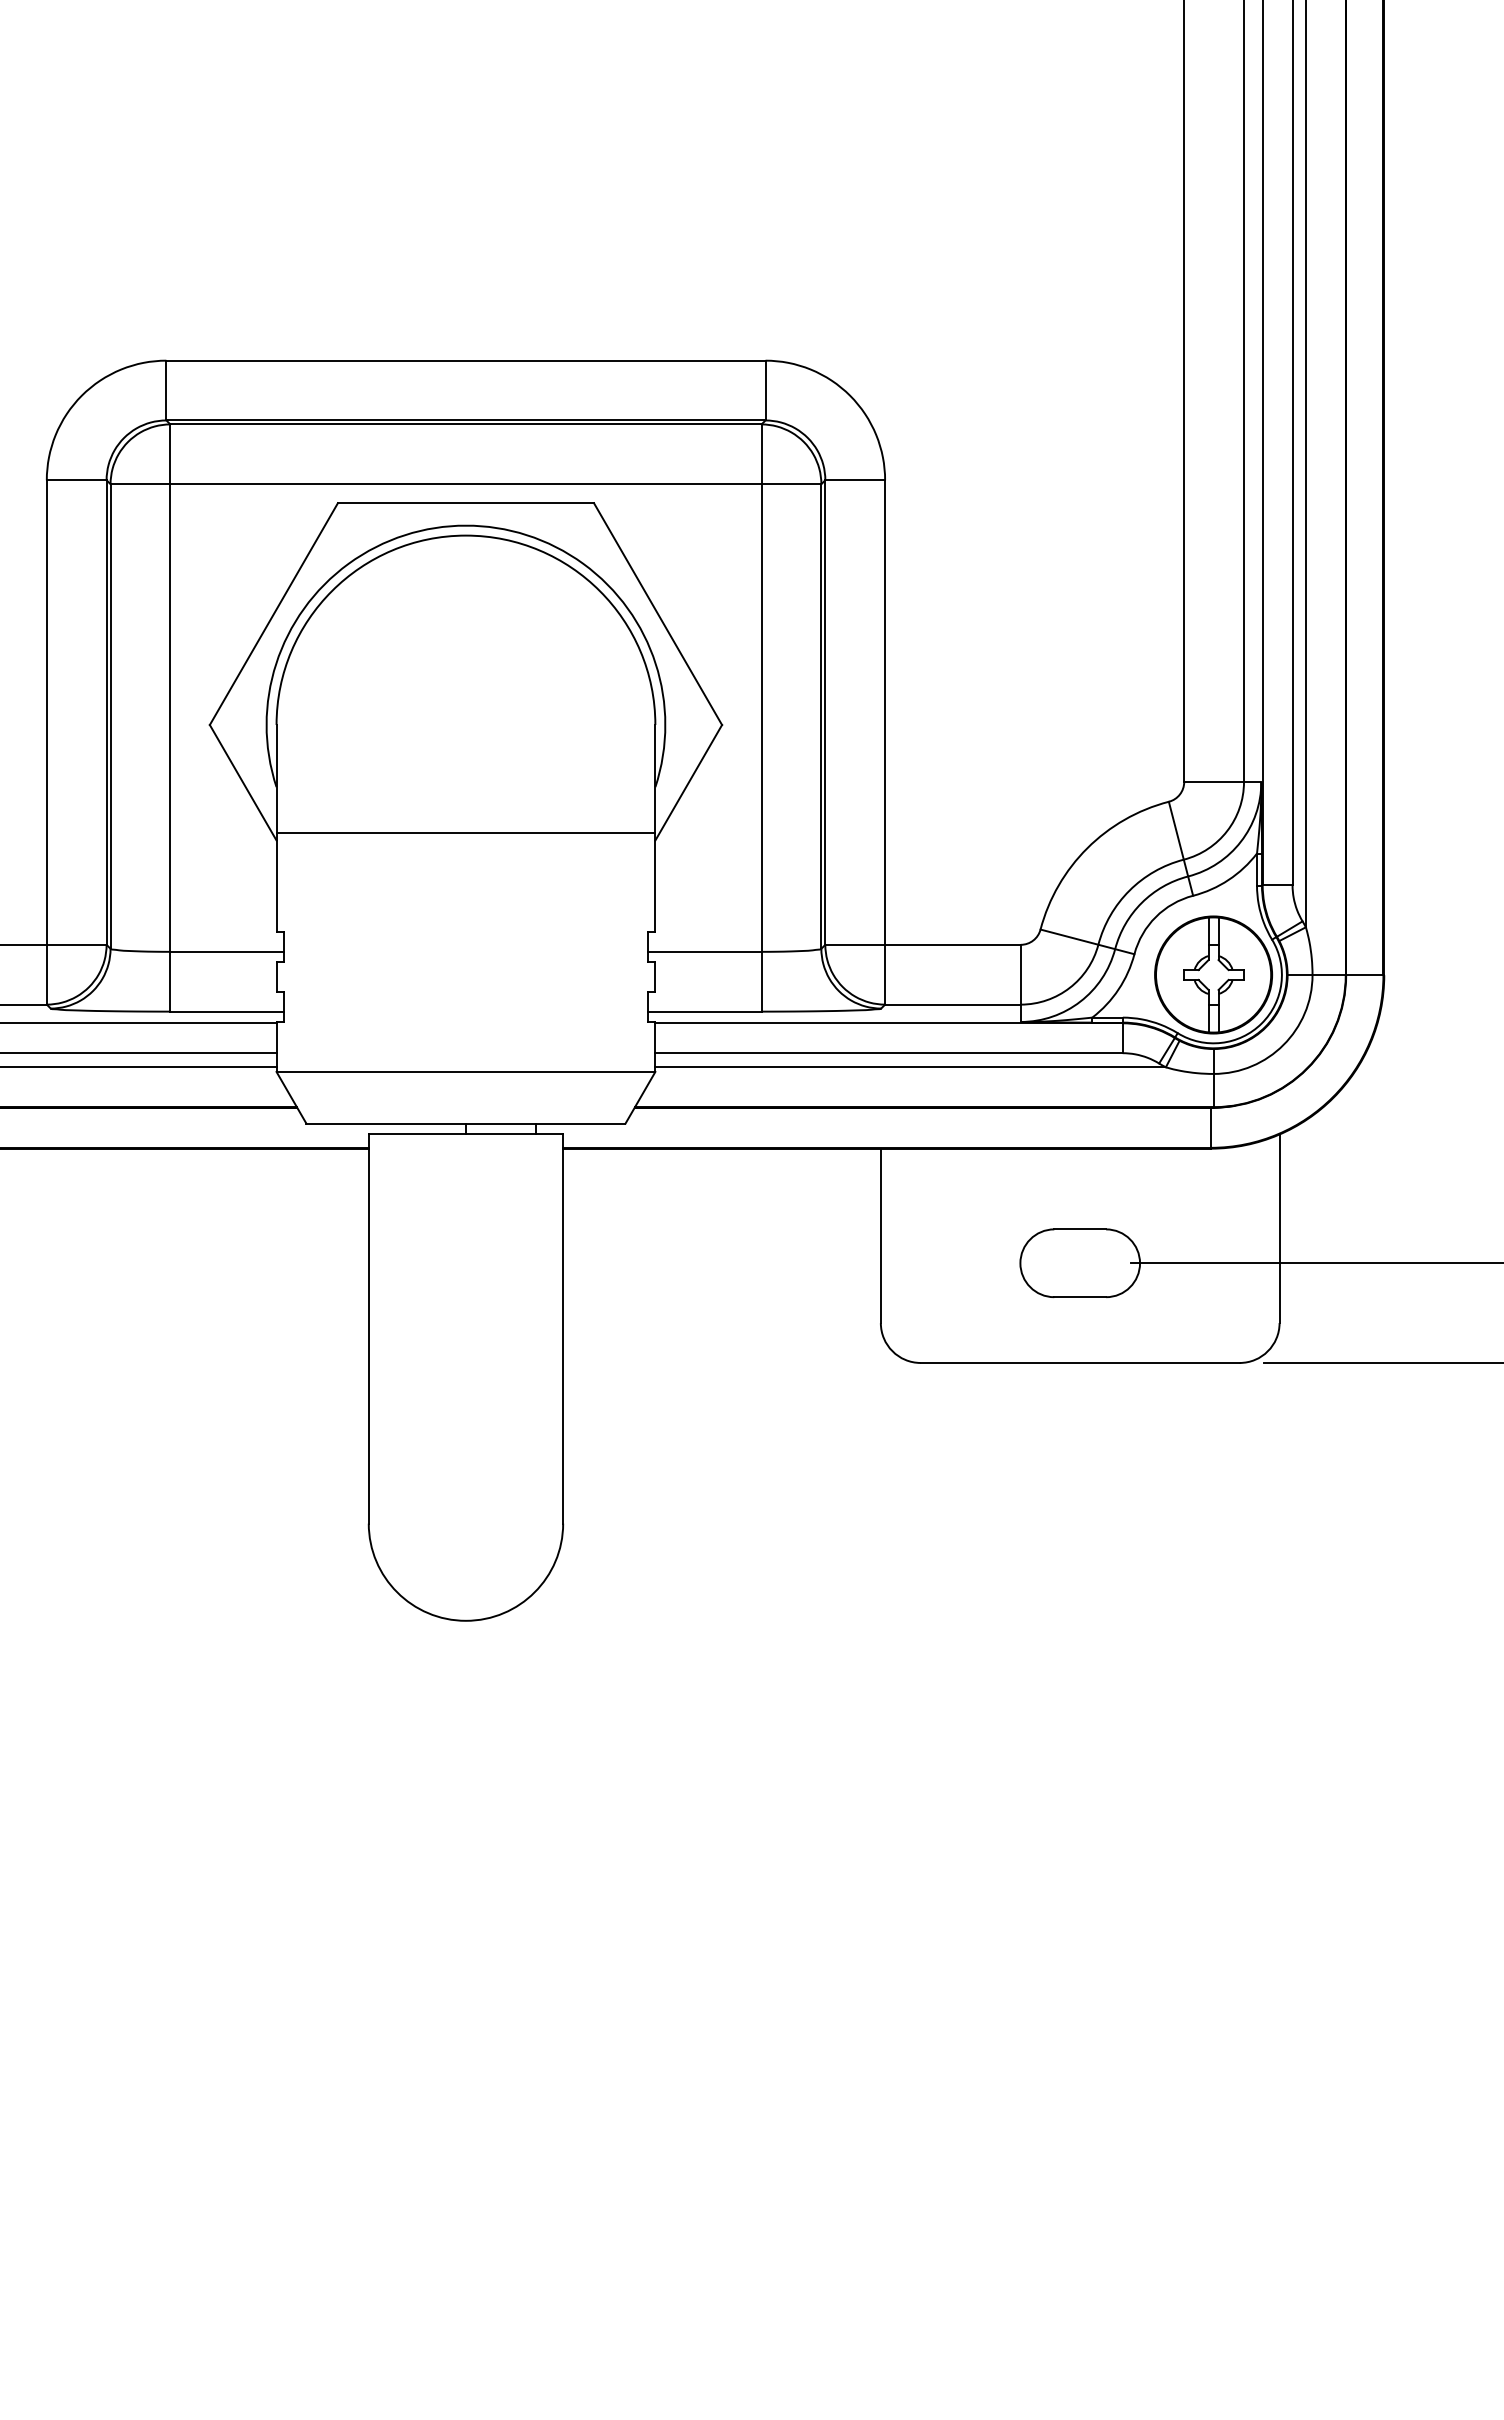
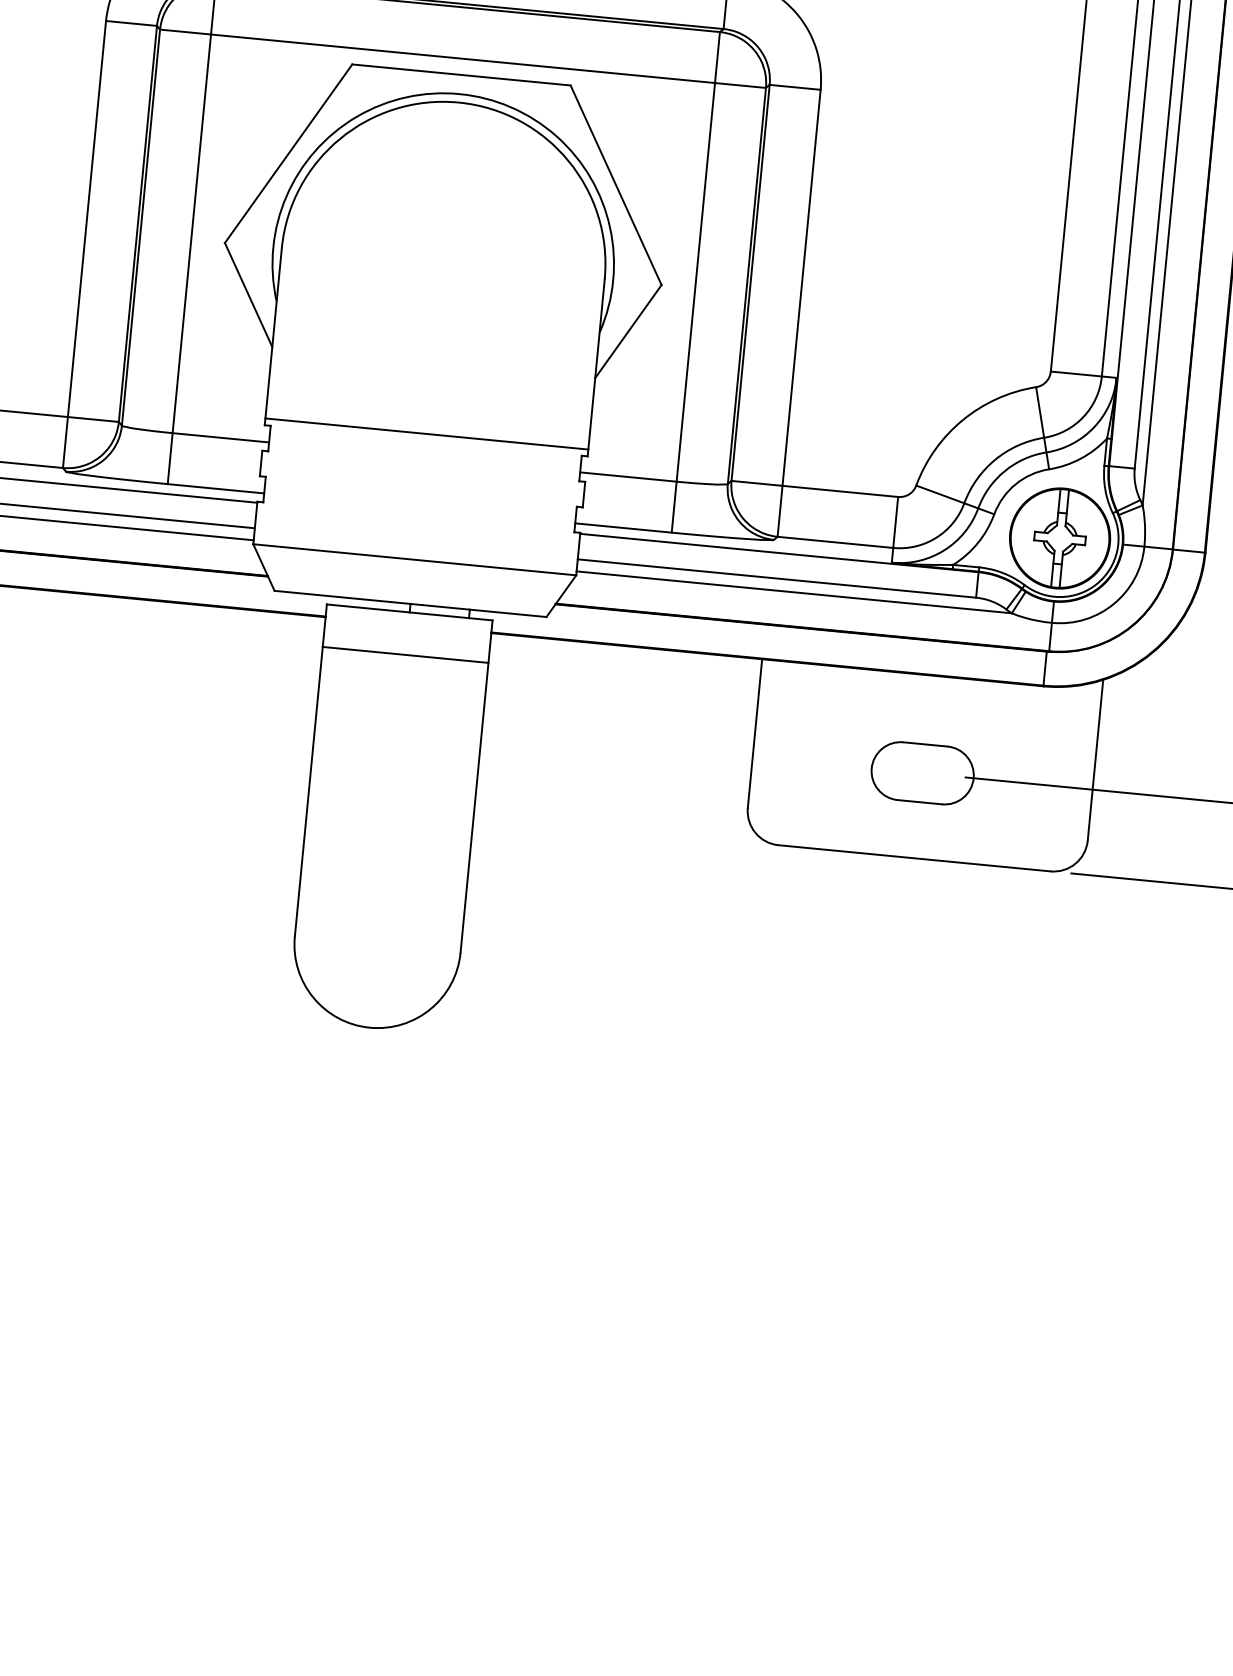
line: (465, 833) -> (426, 434), moved
line: (465, 1183) -> (405, 654), added

